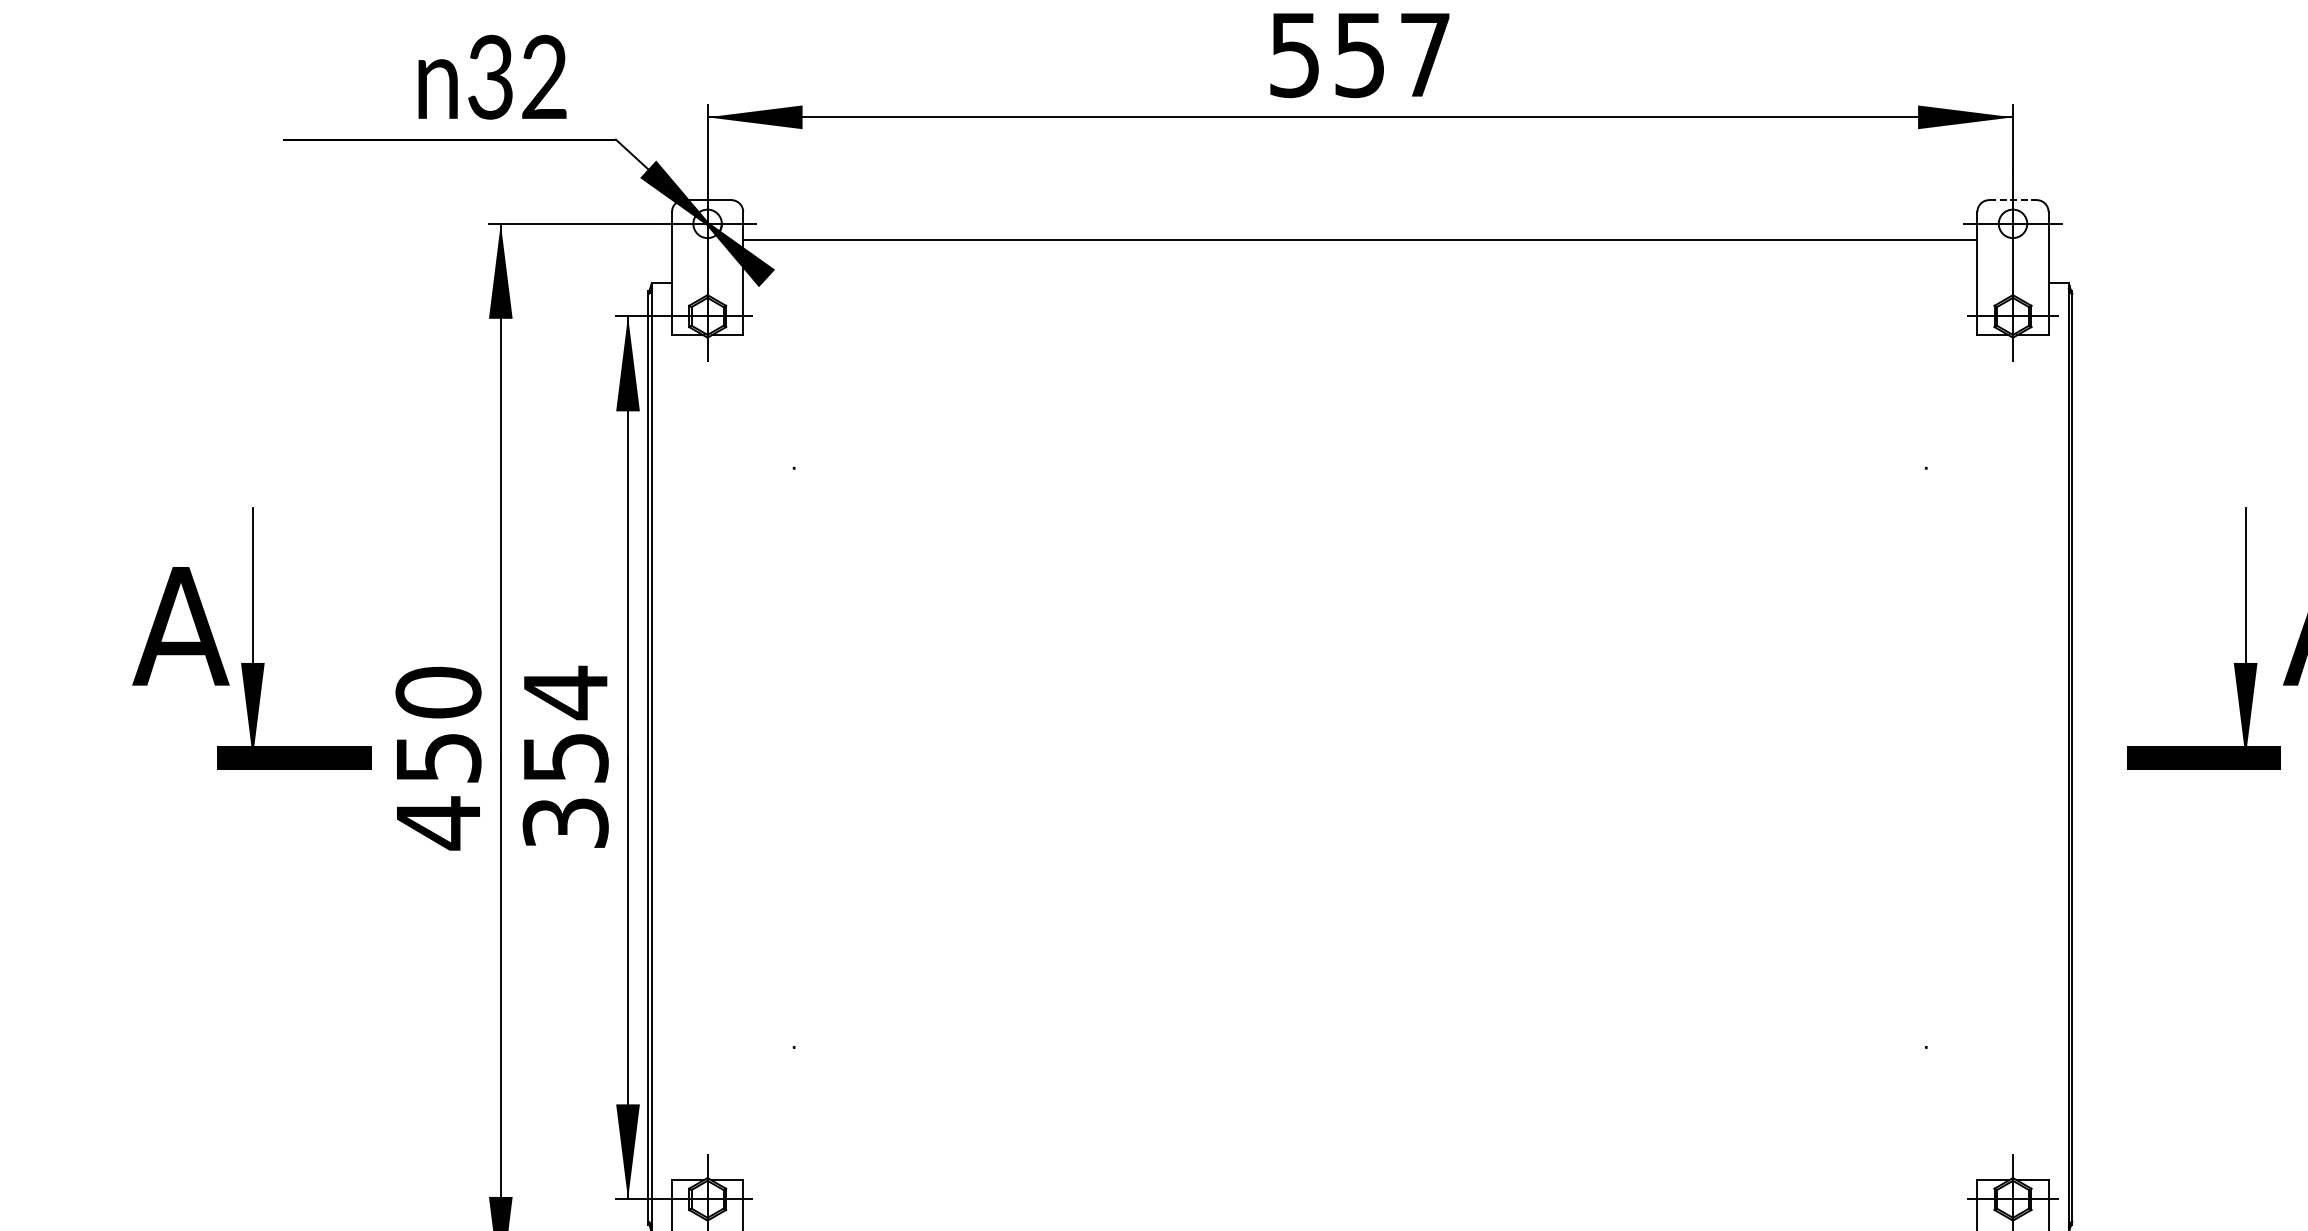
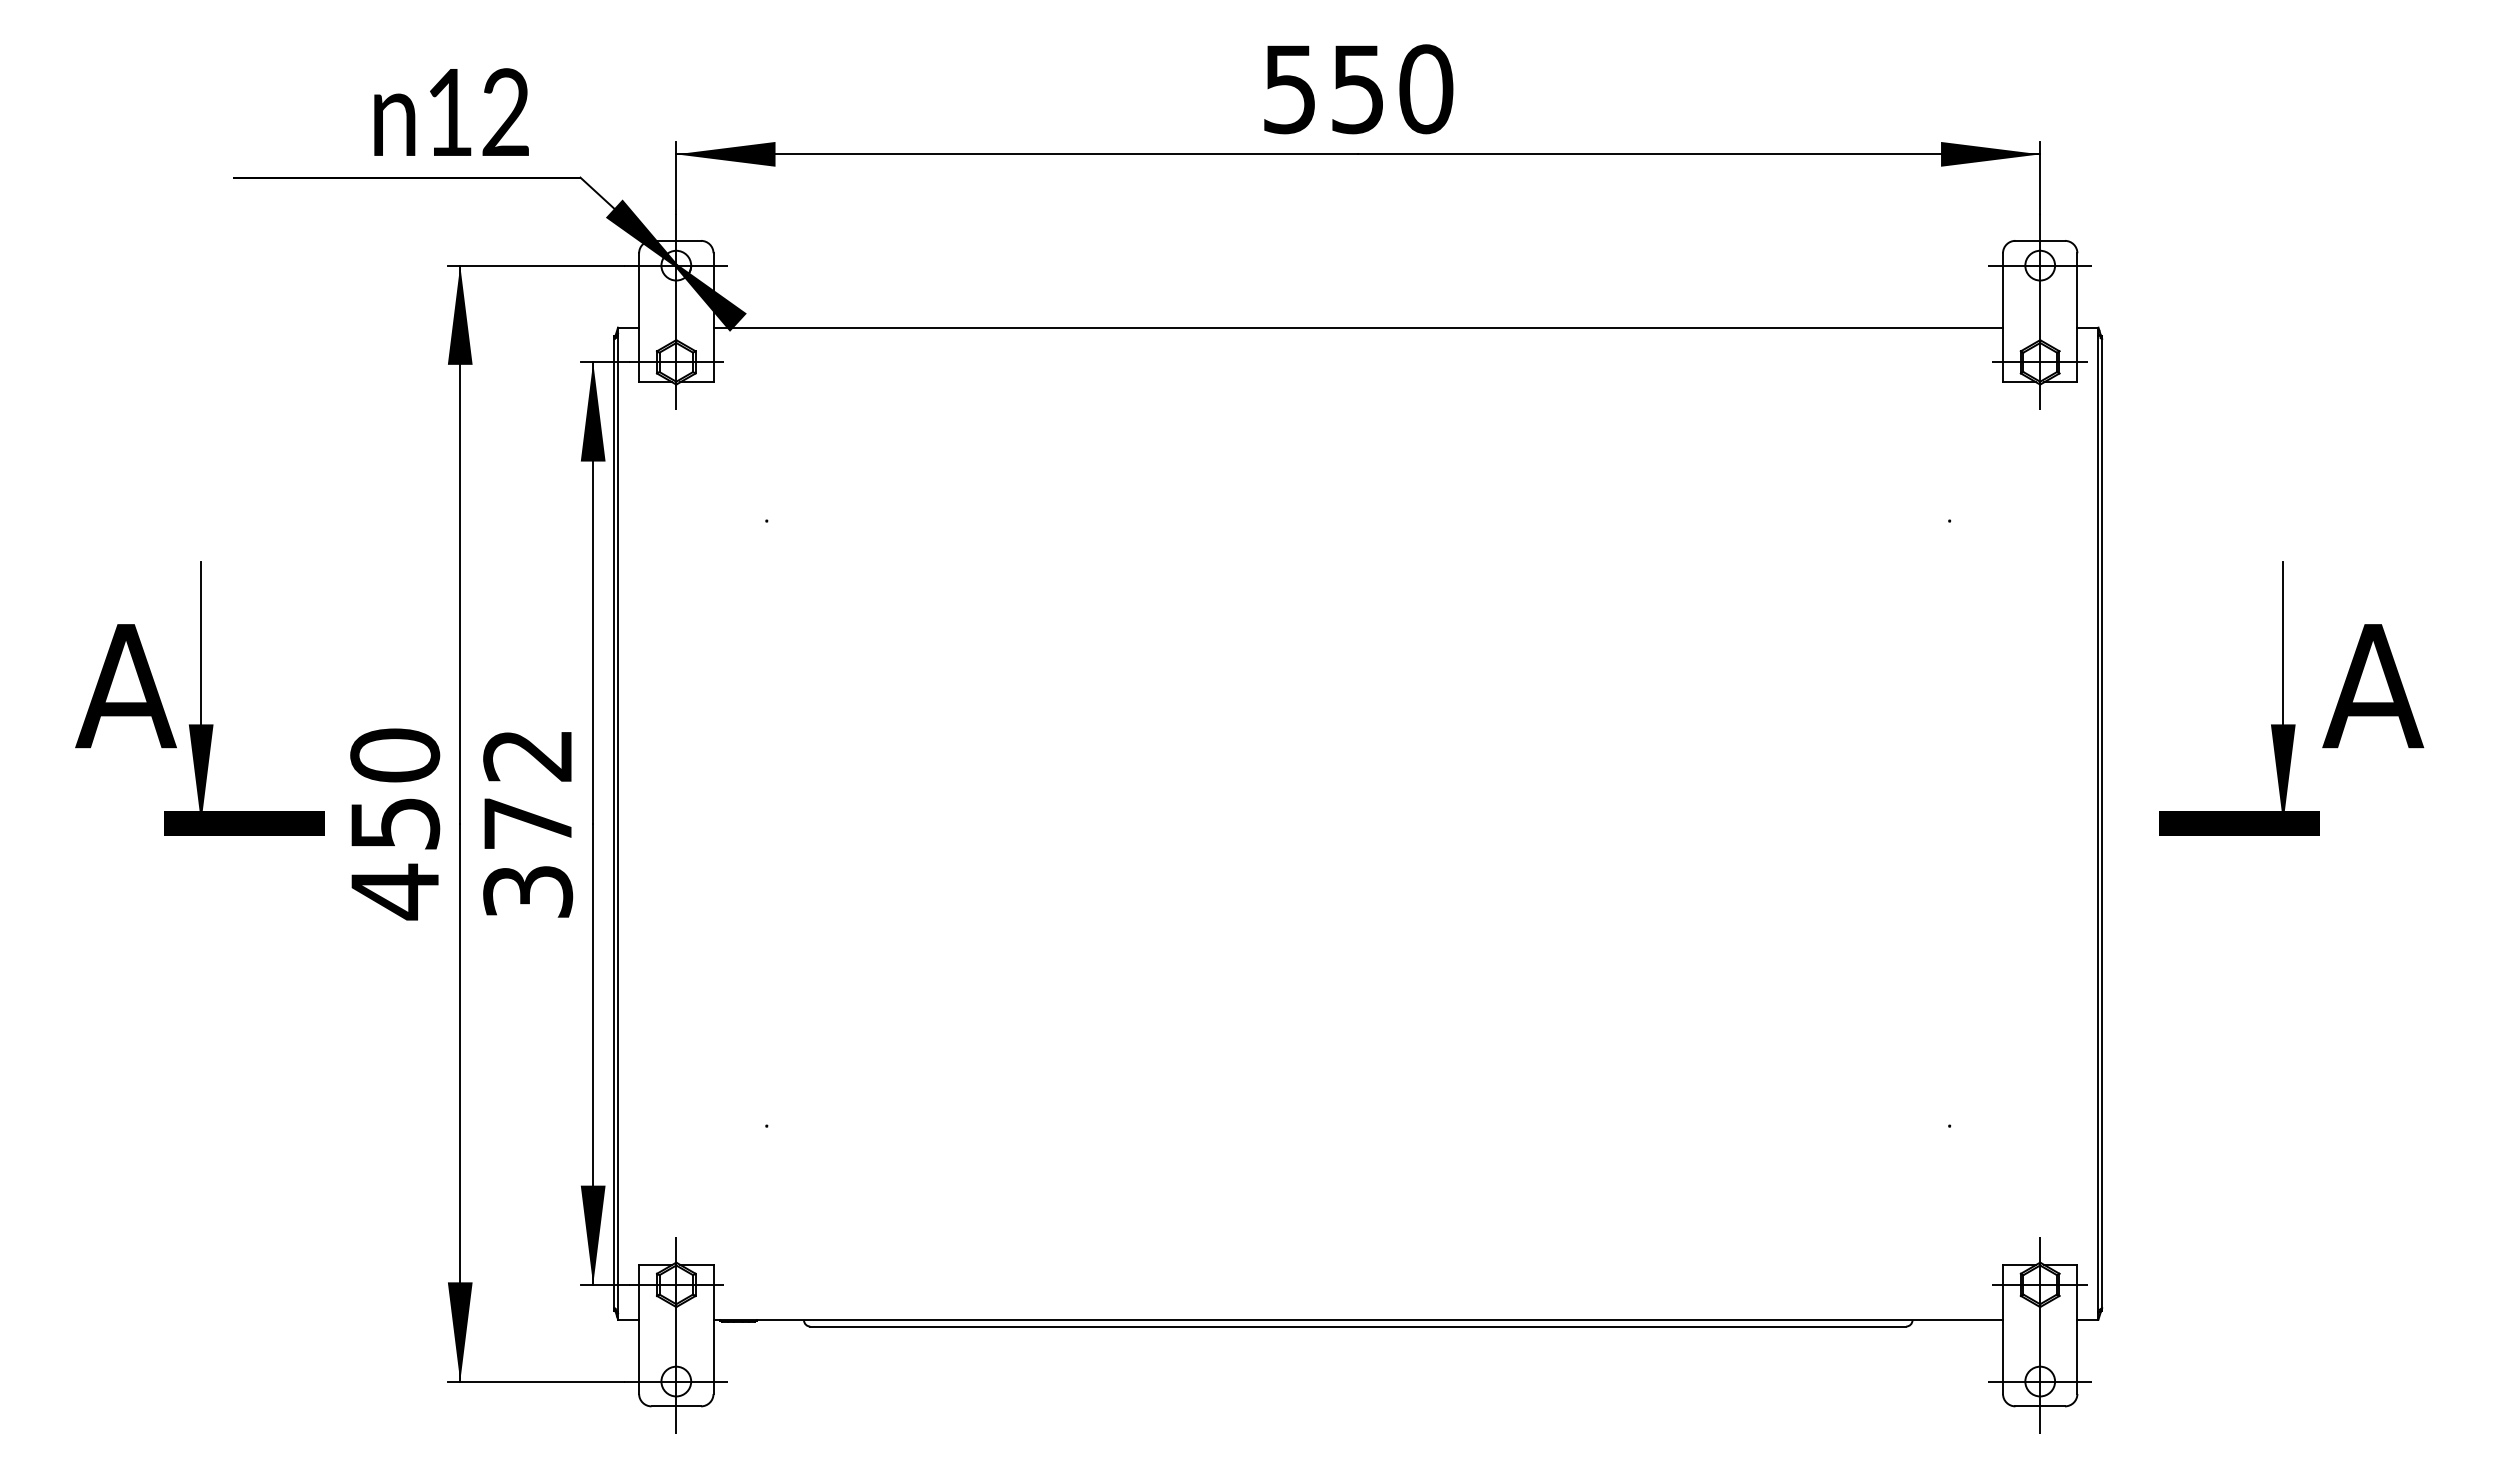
text: (1425, 55) -> (1426, 89), 557 -> 550
text: (490, 77) -> (449, 112), 32 -> 12
line: (2013, 199) -> (2040, 240), dashed -> solid
line: (1360, 239) -> (1358, 327), moved
text: (566, 724) -> (528, 788), 354 -> 372

